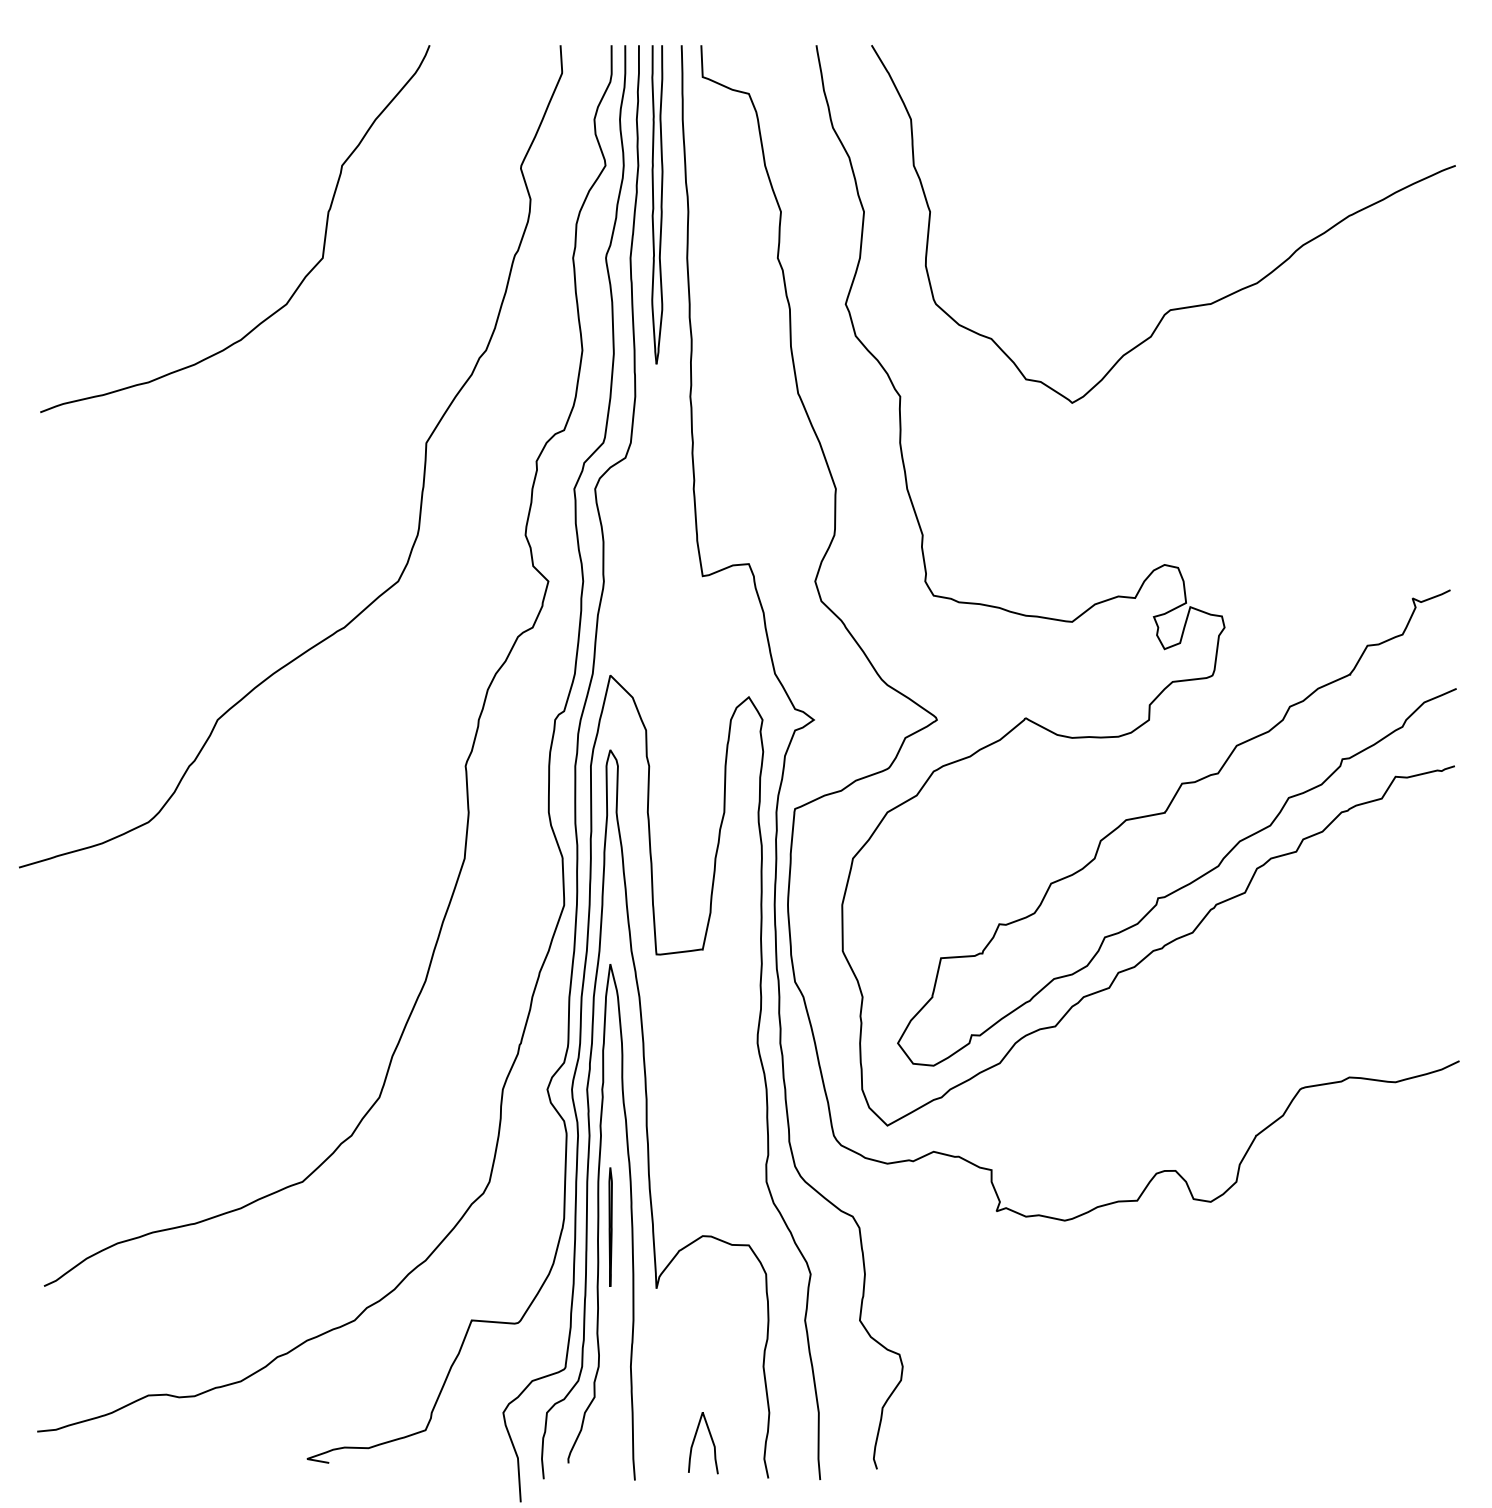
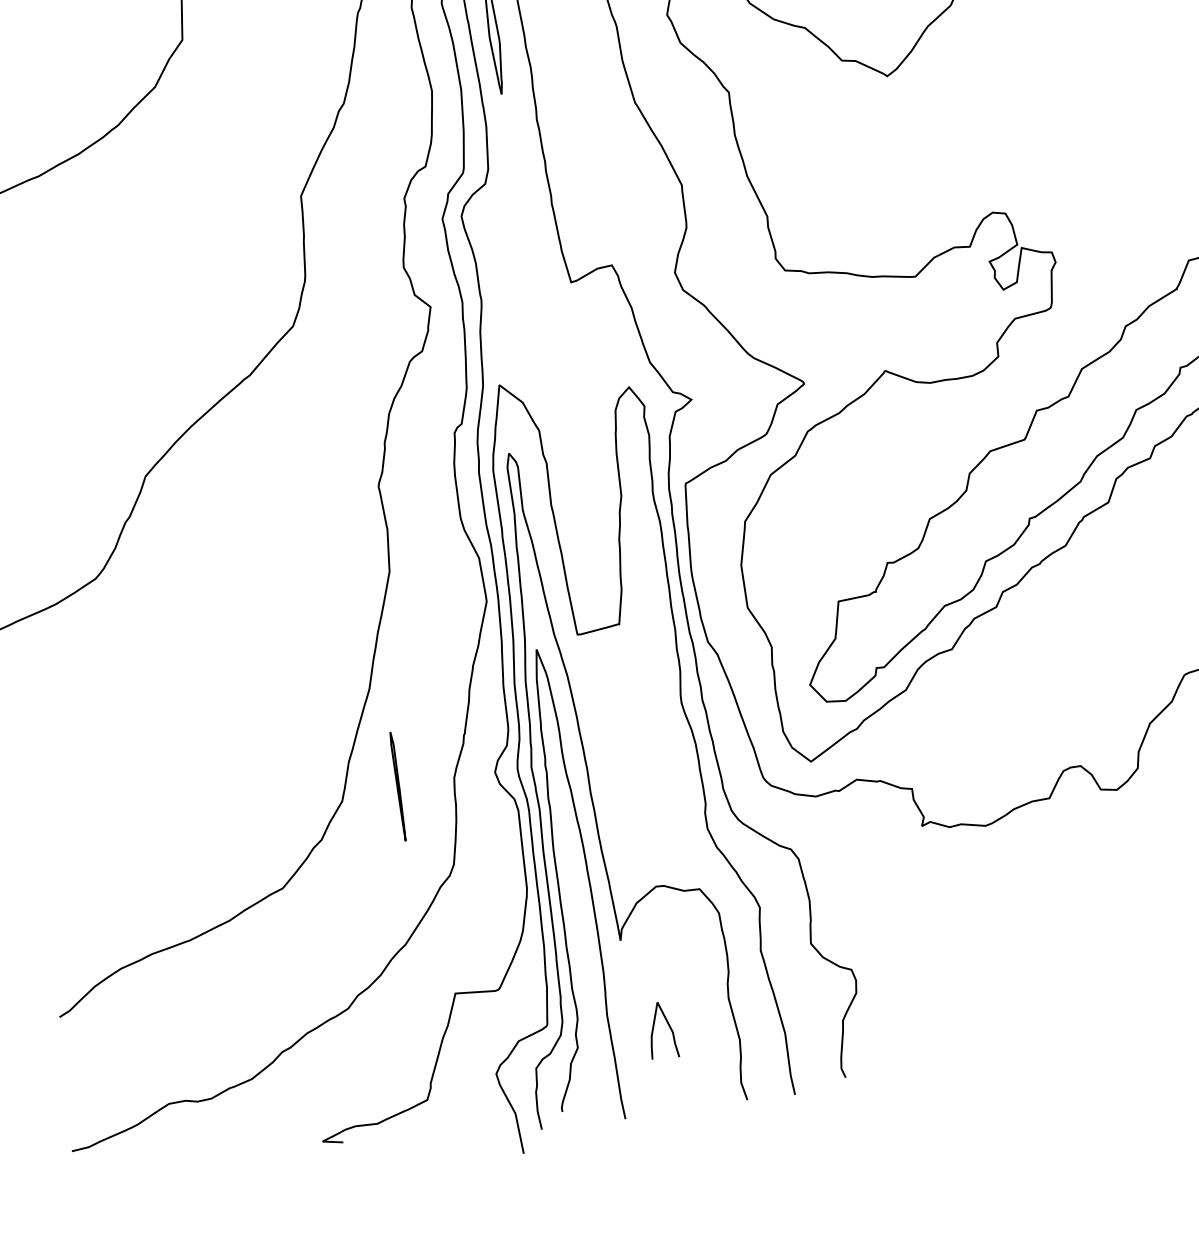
line: (610, 1226) -> (398, 785), moved
curve: (711, 1440) -> (669, 1027), moved

